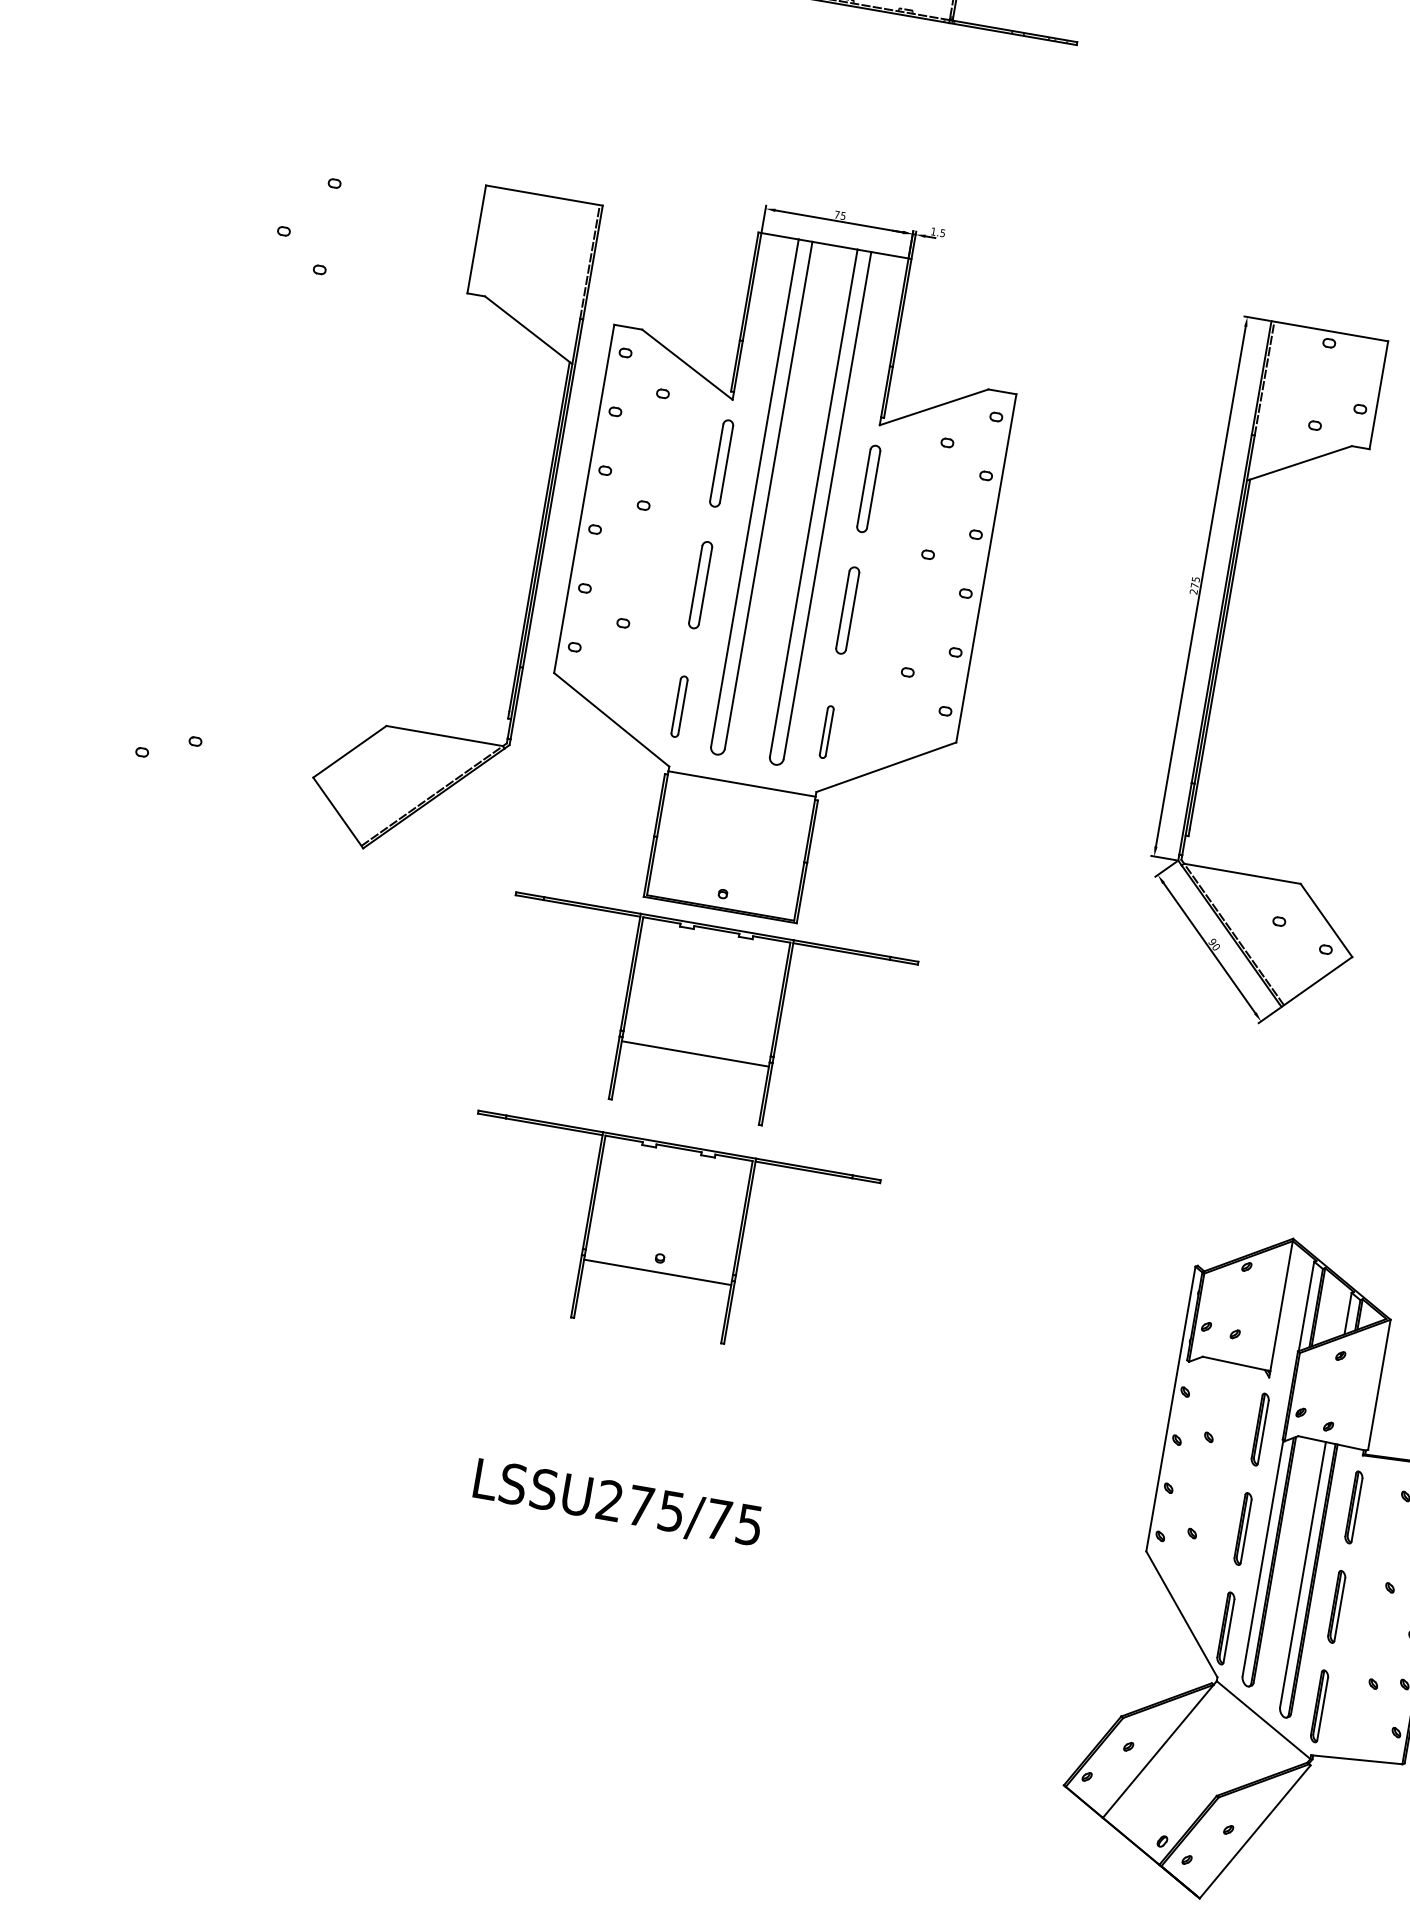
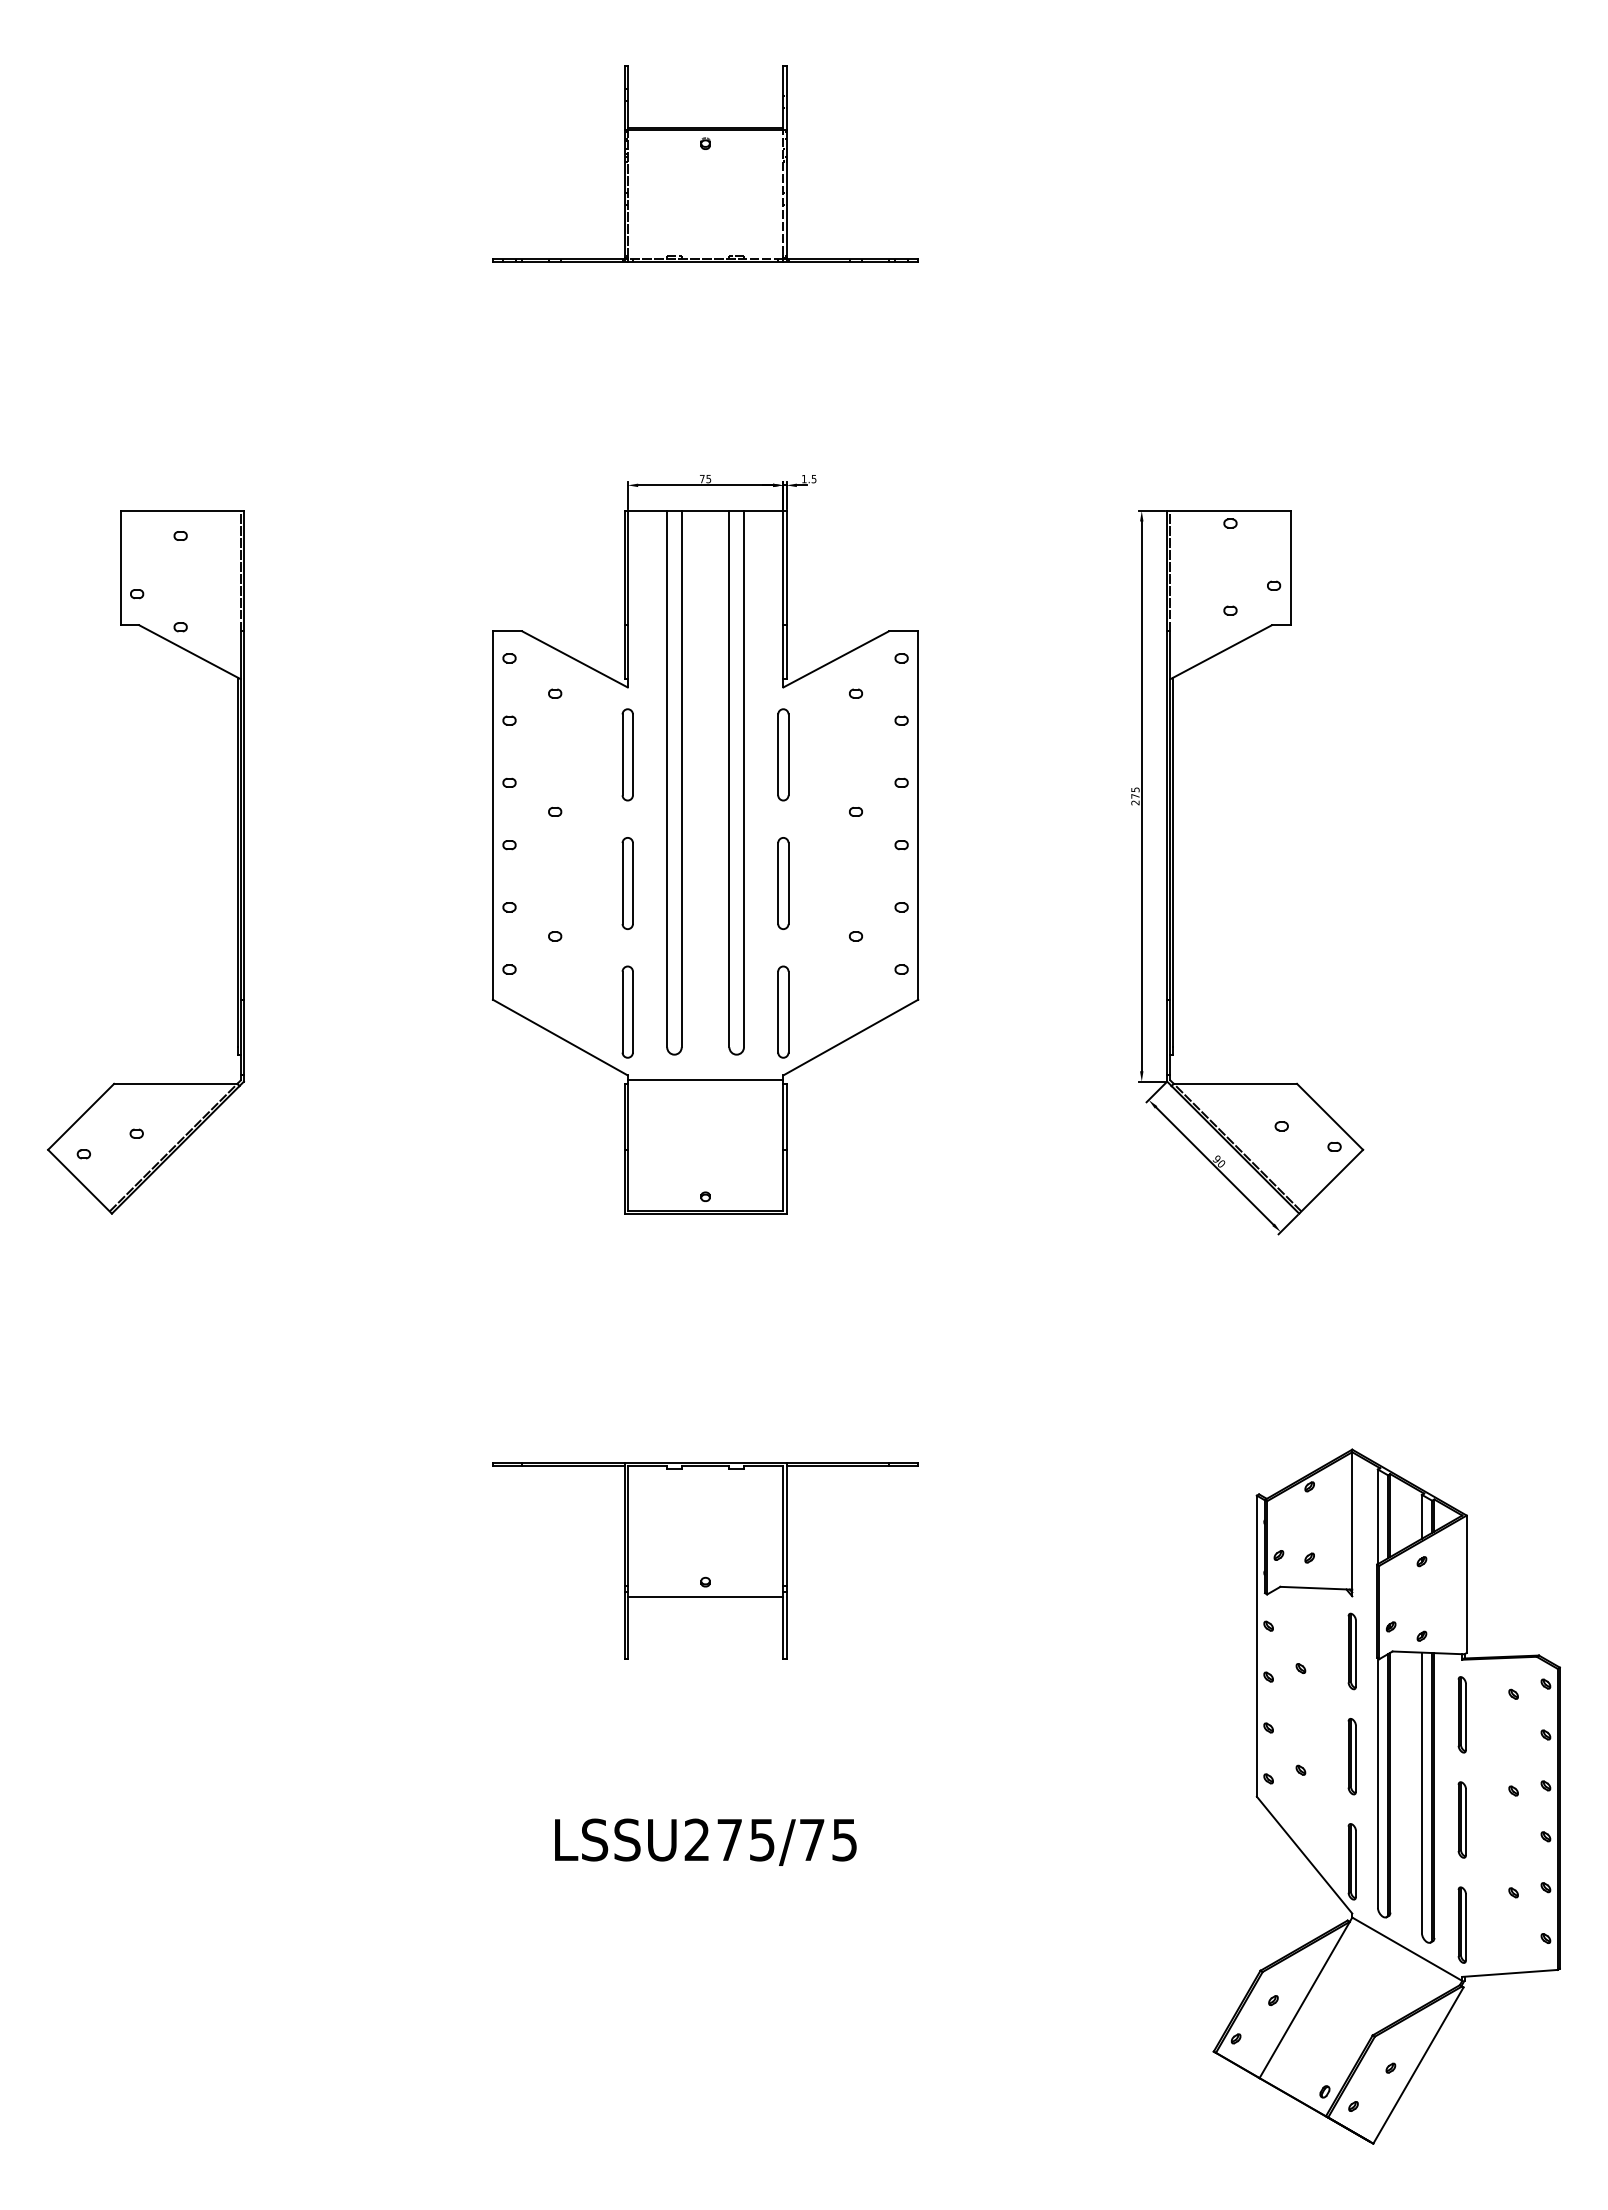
part: (539, 536) -> (237, 862), moved
part: (679, 706) -> (627, 1011), size x1.43
part: (826, 731) -> (783, 1011), size x1.67
part: (701, 1019) -> (705, 1329), removed

